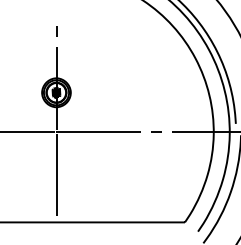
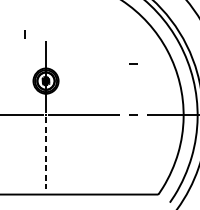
line: (56, 31) -> (25, 34), moved
line: (156, 72) -> (133, 63), added
line: (56, 175) -> (46, 153), solid -> dashed

